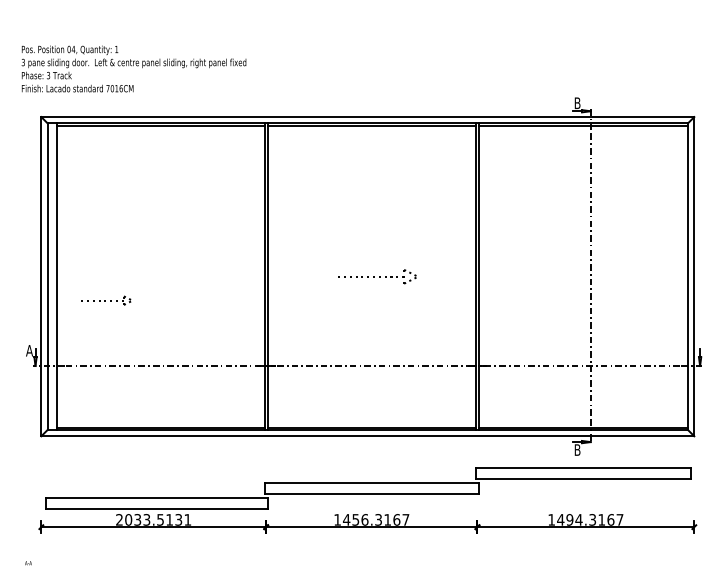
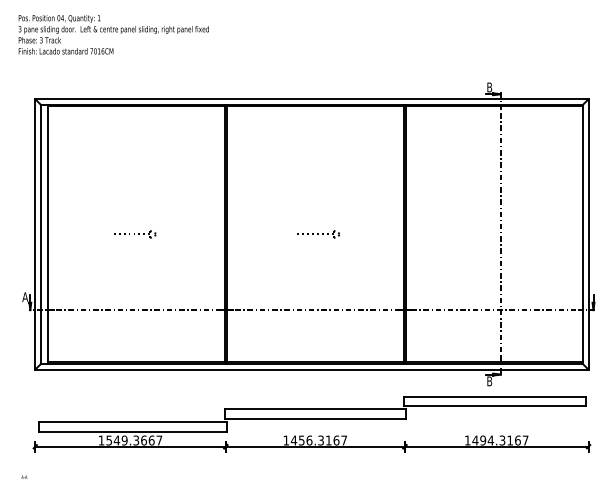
text: (133, 68) -> (113, 34), moved
part: (375, 276) -> (318, 234), size x0.62
part: (106, 300) -> (135, 234), moved
text: (153, 519) -> (130, 440), 2033.5131 -> 1549.3667

